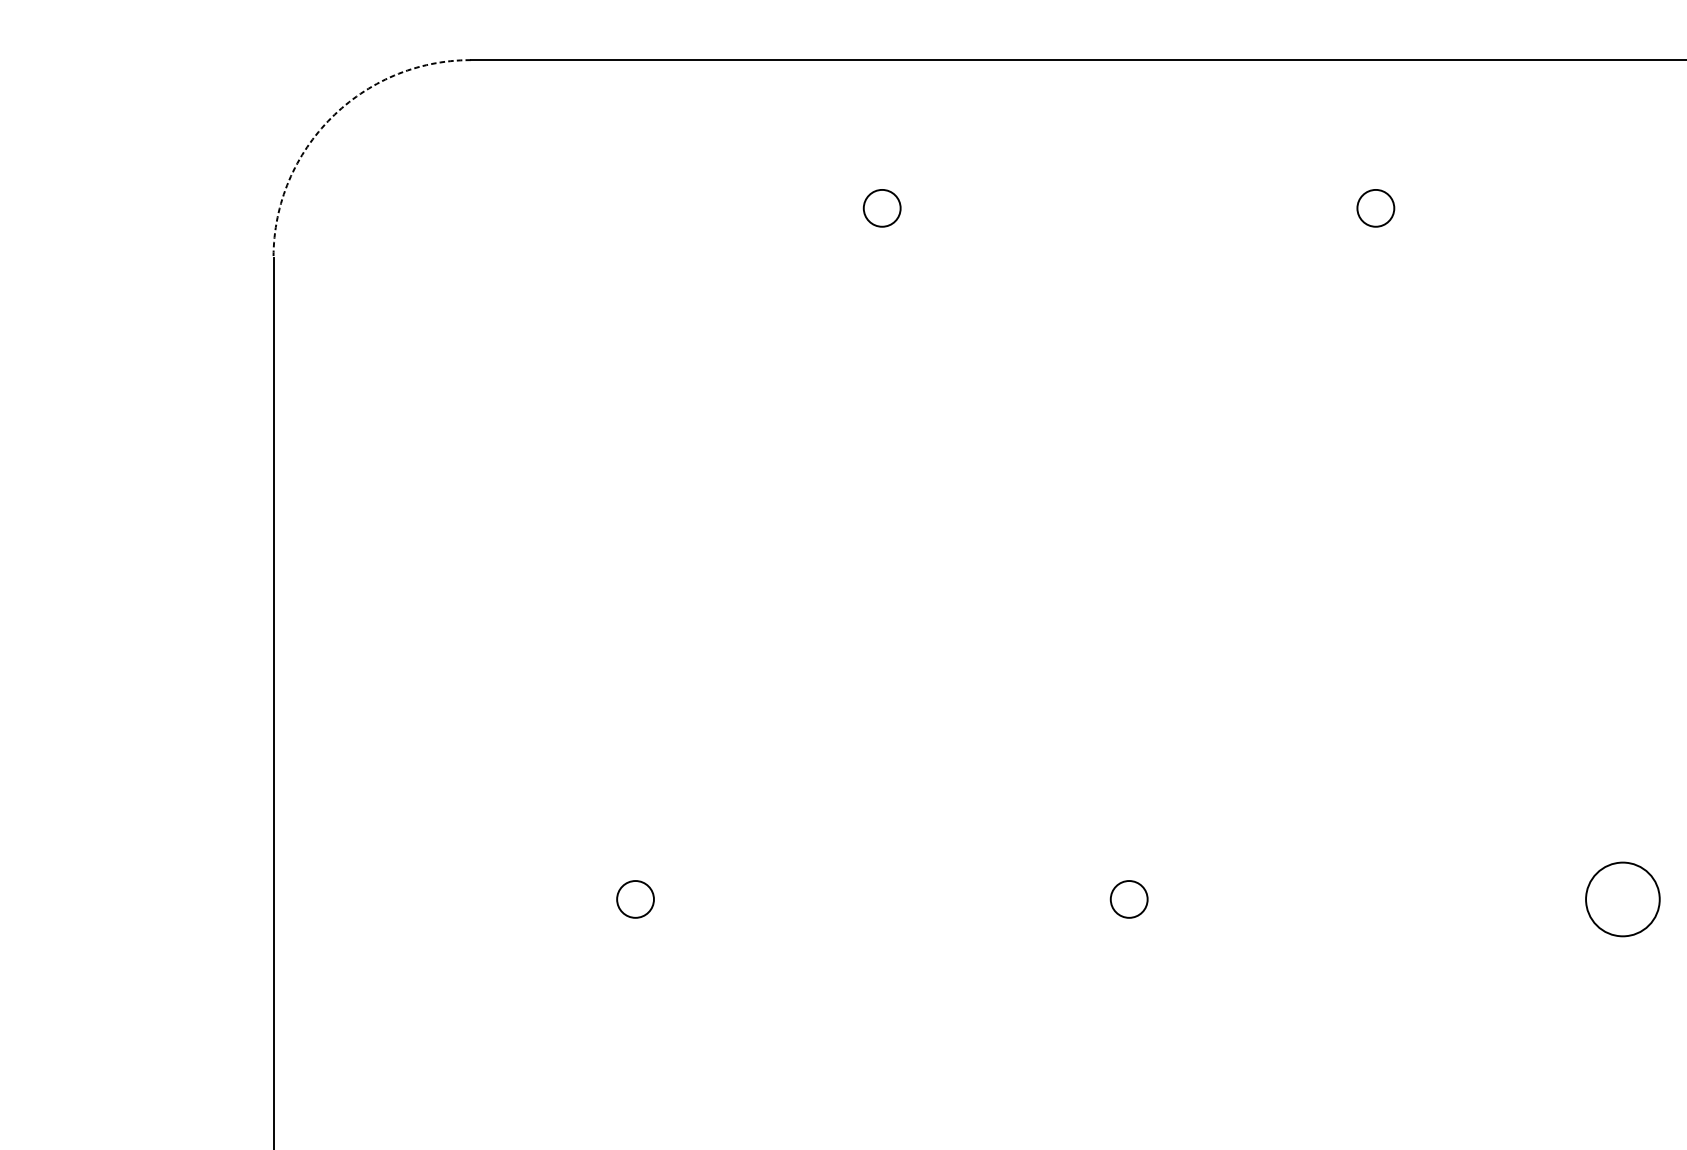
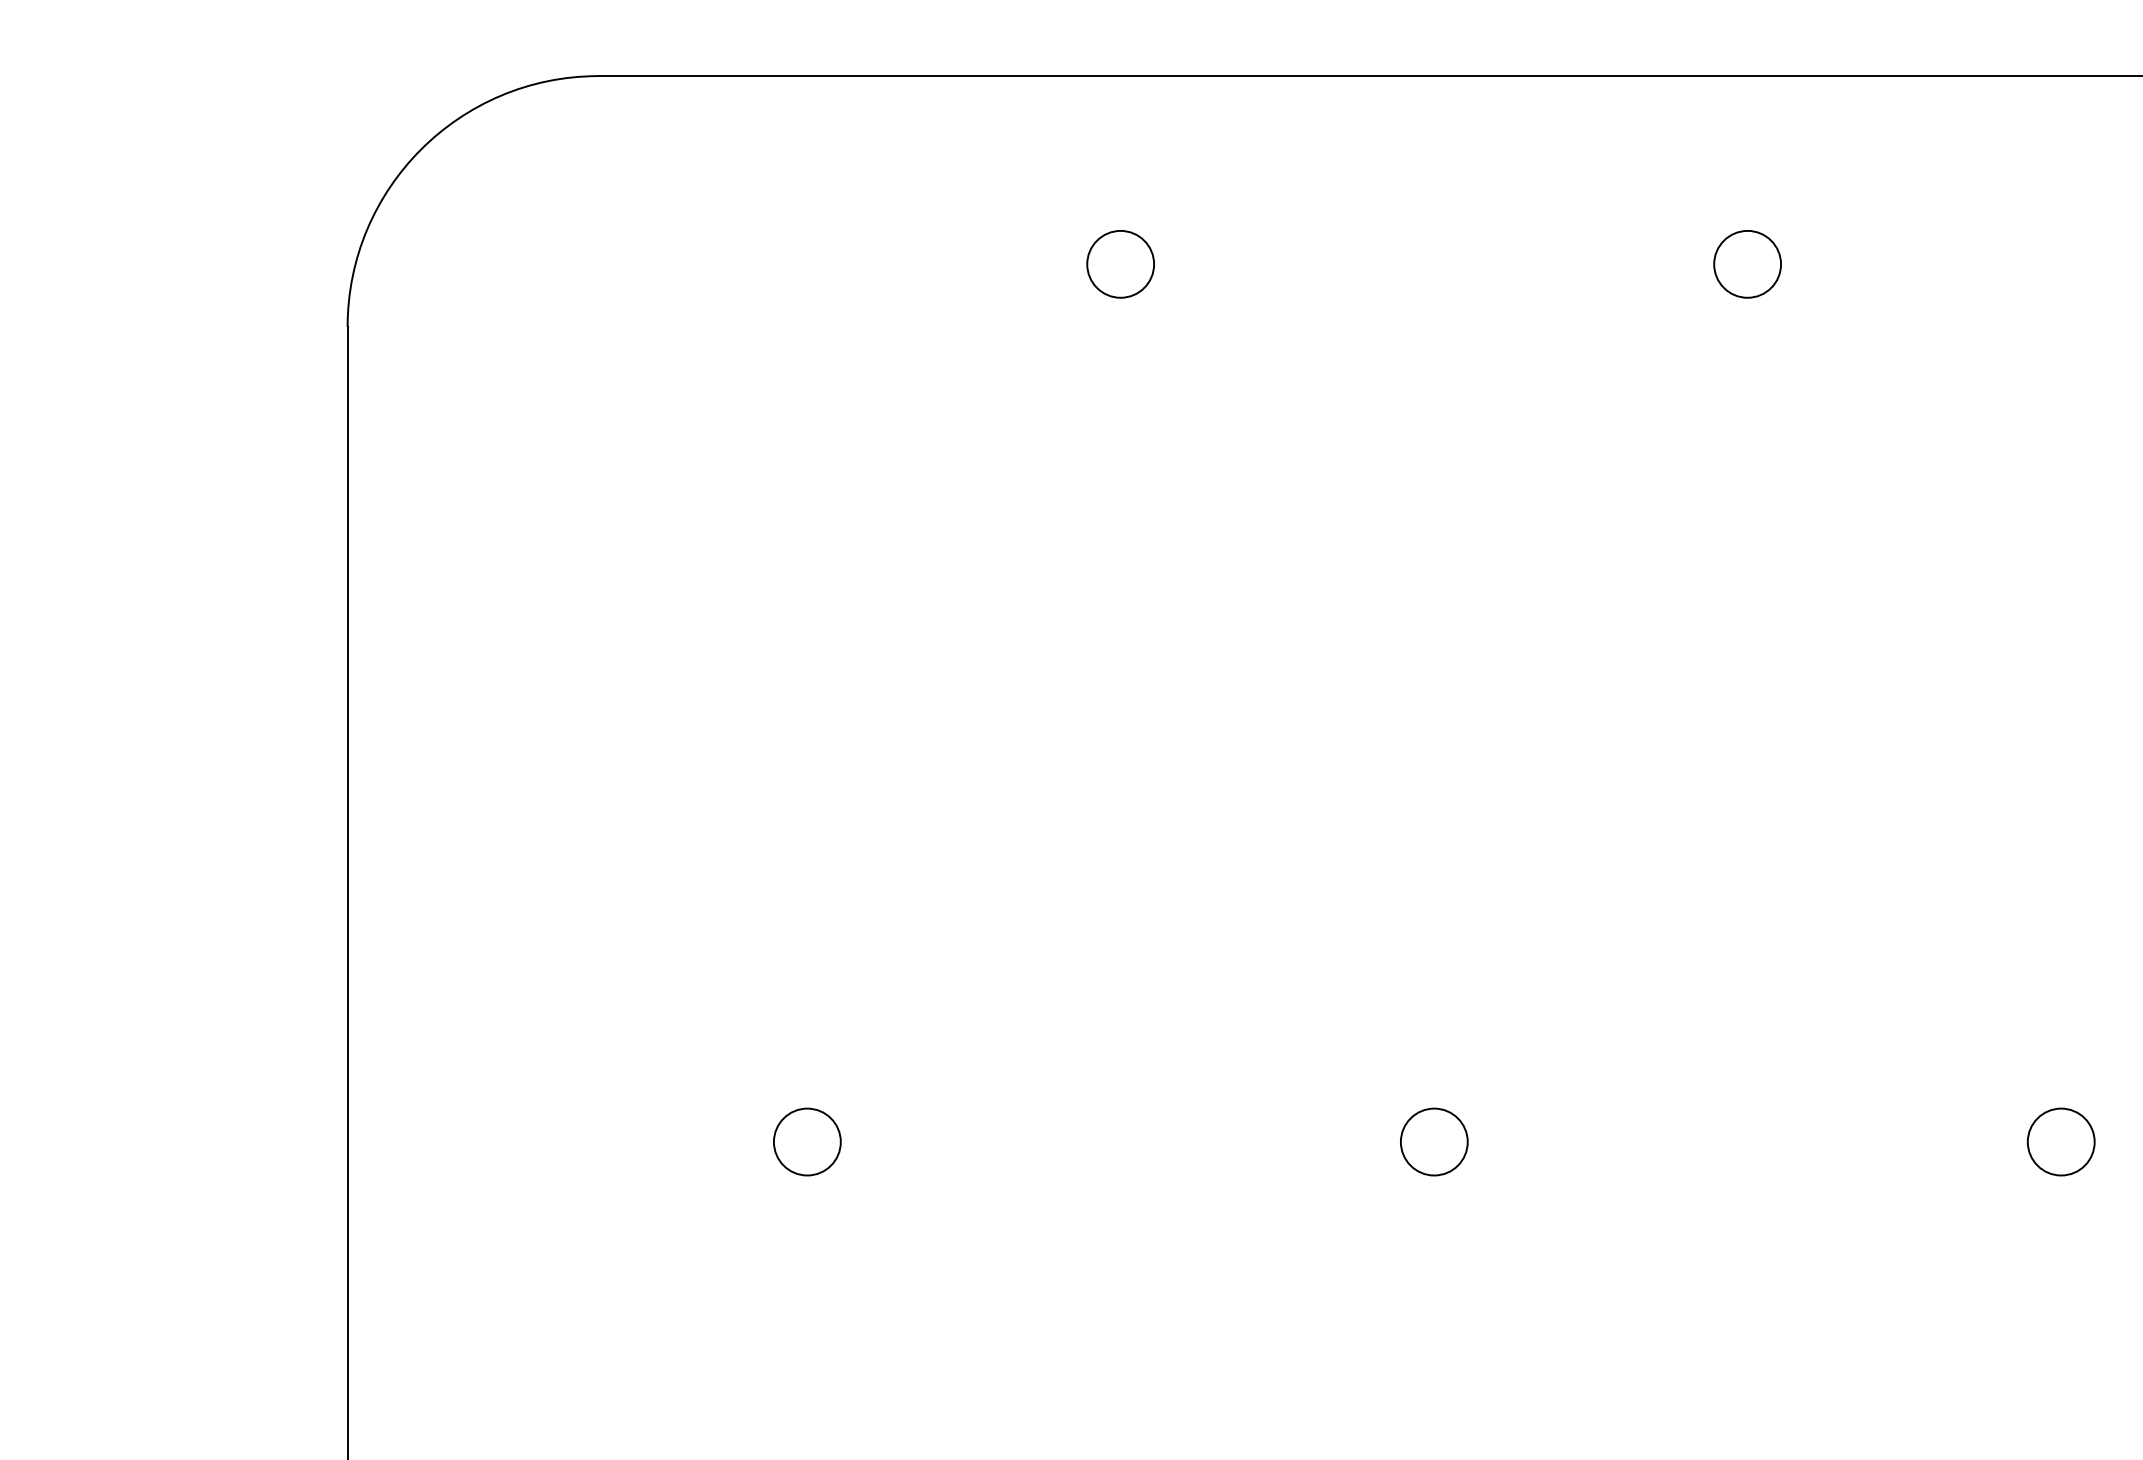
arc: (331, 117) -> (421, 149), dashed -> solid
circle: (882, 207) -> (1120, 263), size x1.43
circle: (1375, 207) -> (1747, 263), size x1.43
circle: (635, 899) -> (807, 1141), size x1.43
circle: (1129, 899) -> (1434, 1141), size x1.43
circle: (1622, 899) -> (2060, 1141), size x0.71

